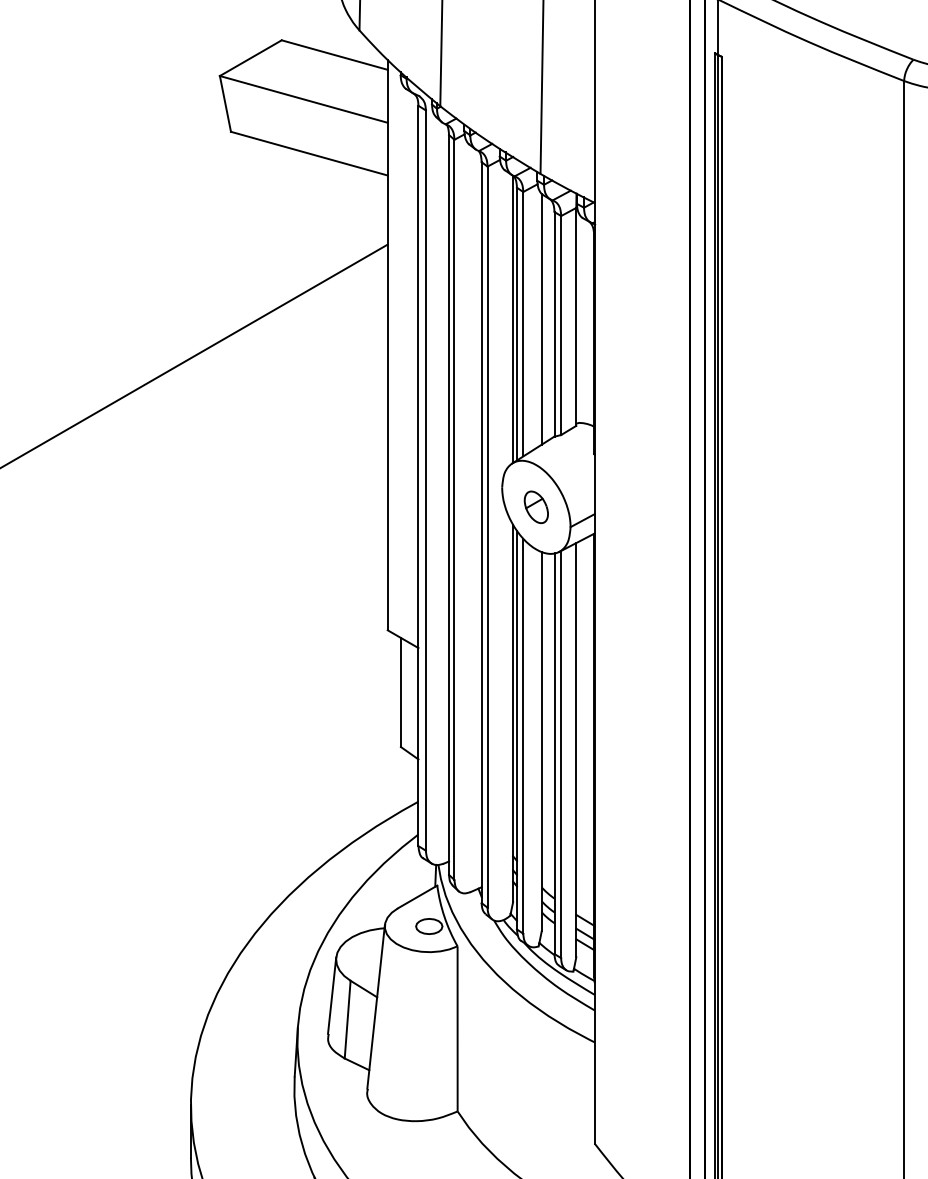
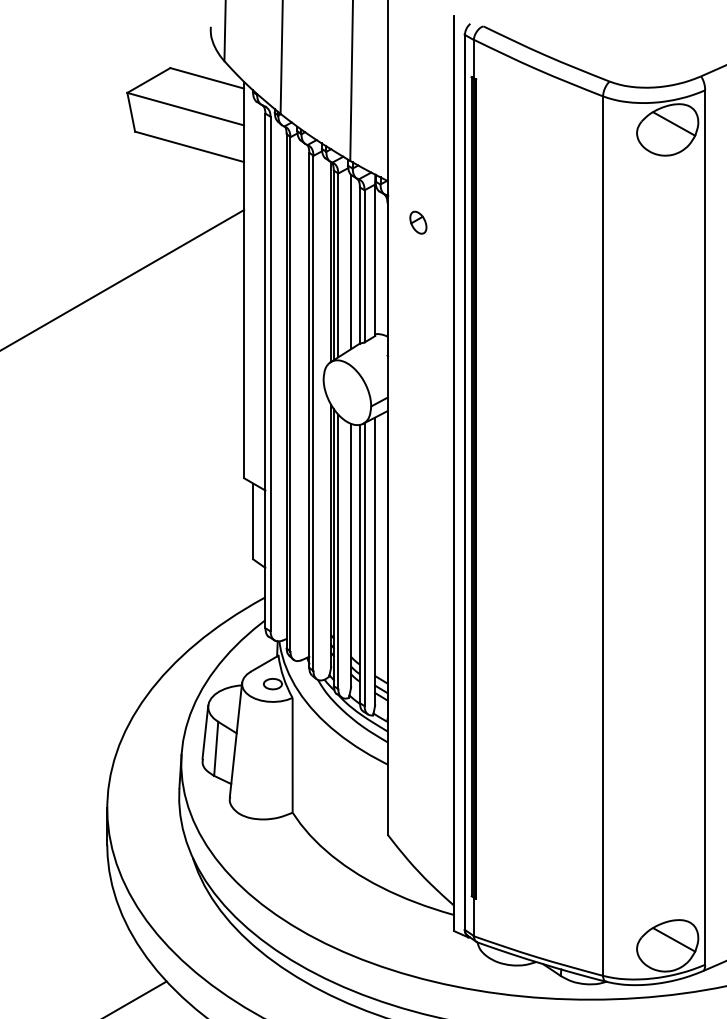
part: (536, 507) -> (418, 222), moved

